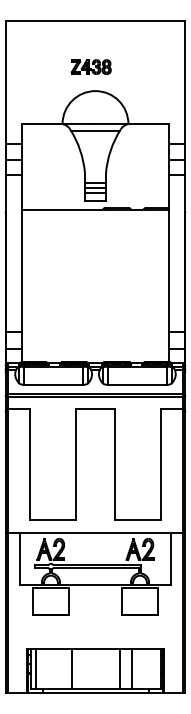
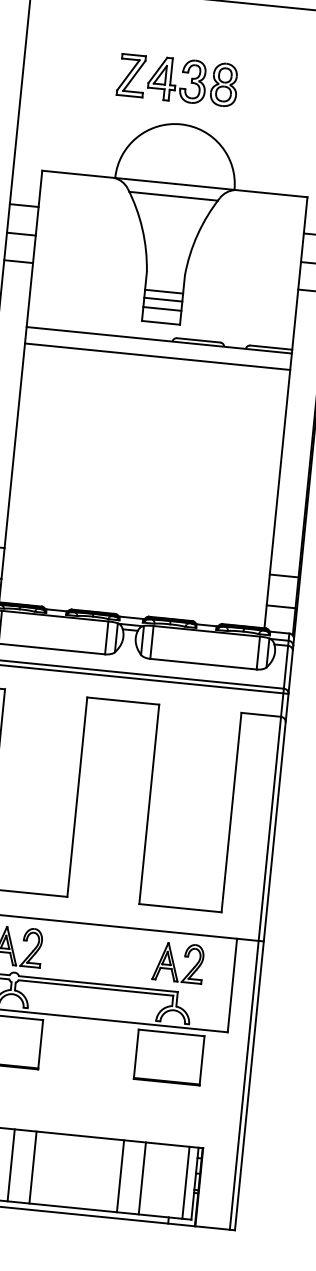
part: (90, 66) -> (176, 78), size x1.67
line: (95, 219) -> (157, 356), added
line: (59, 669) -> (11, 1165), added
line: (156, 669) -> (186, 1183), added

